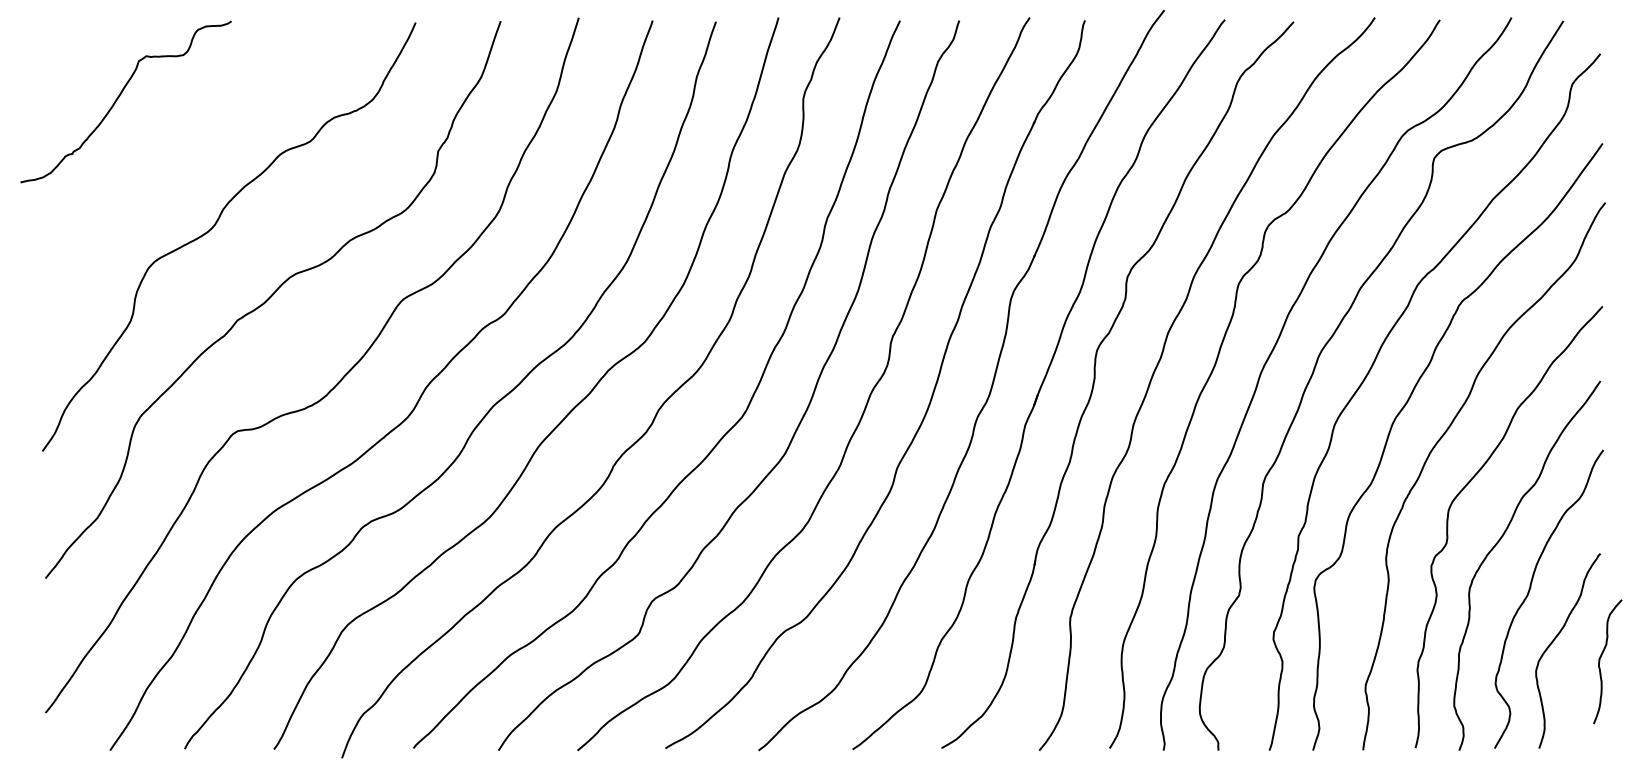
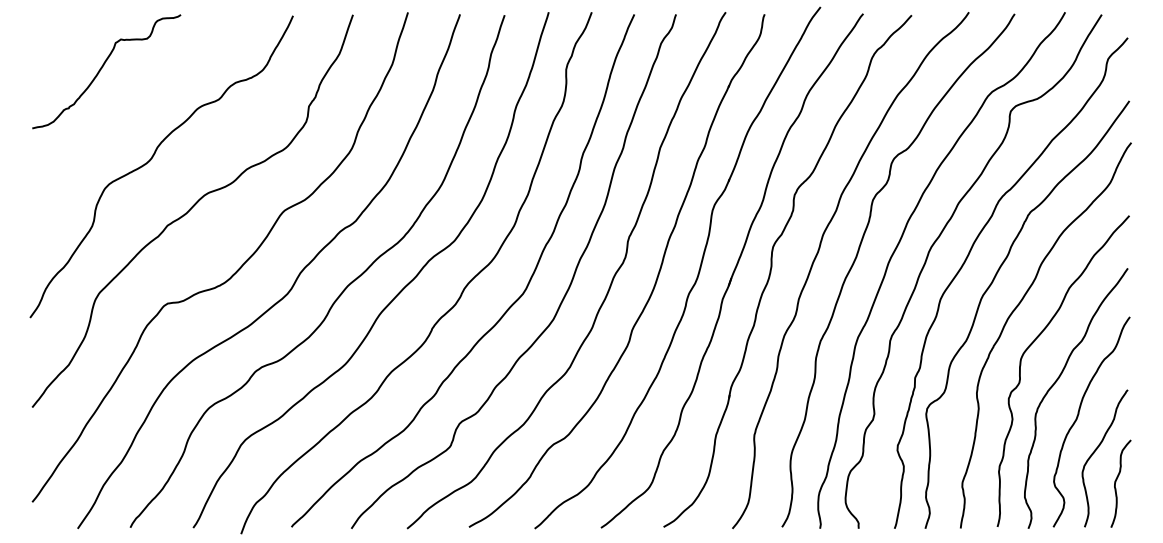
curve: (119, 97) -> (102, 68), moved
curve: (1600, 661) -> (1115, 483), moved

